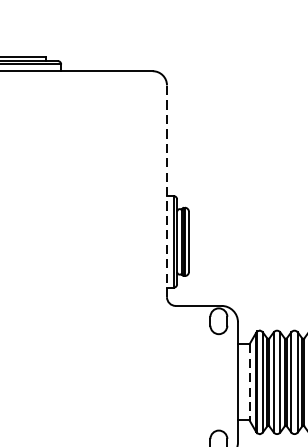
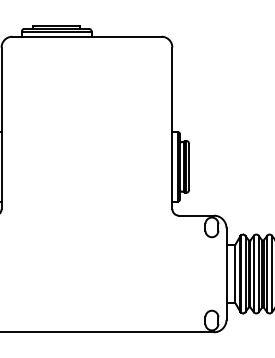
line: (167, 191) -> (172, 128), dashed -> solid
line: (249, 383) -> (235, 274), dashed -> solid

